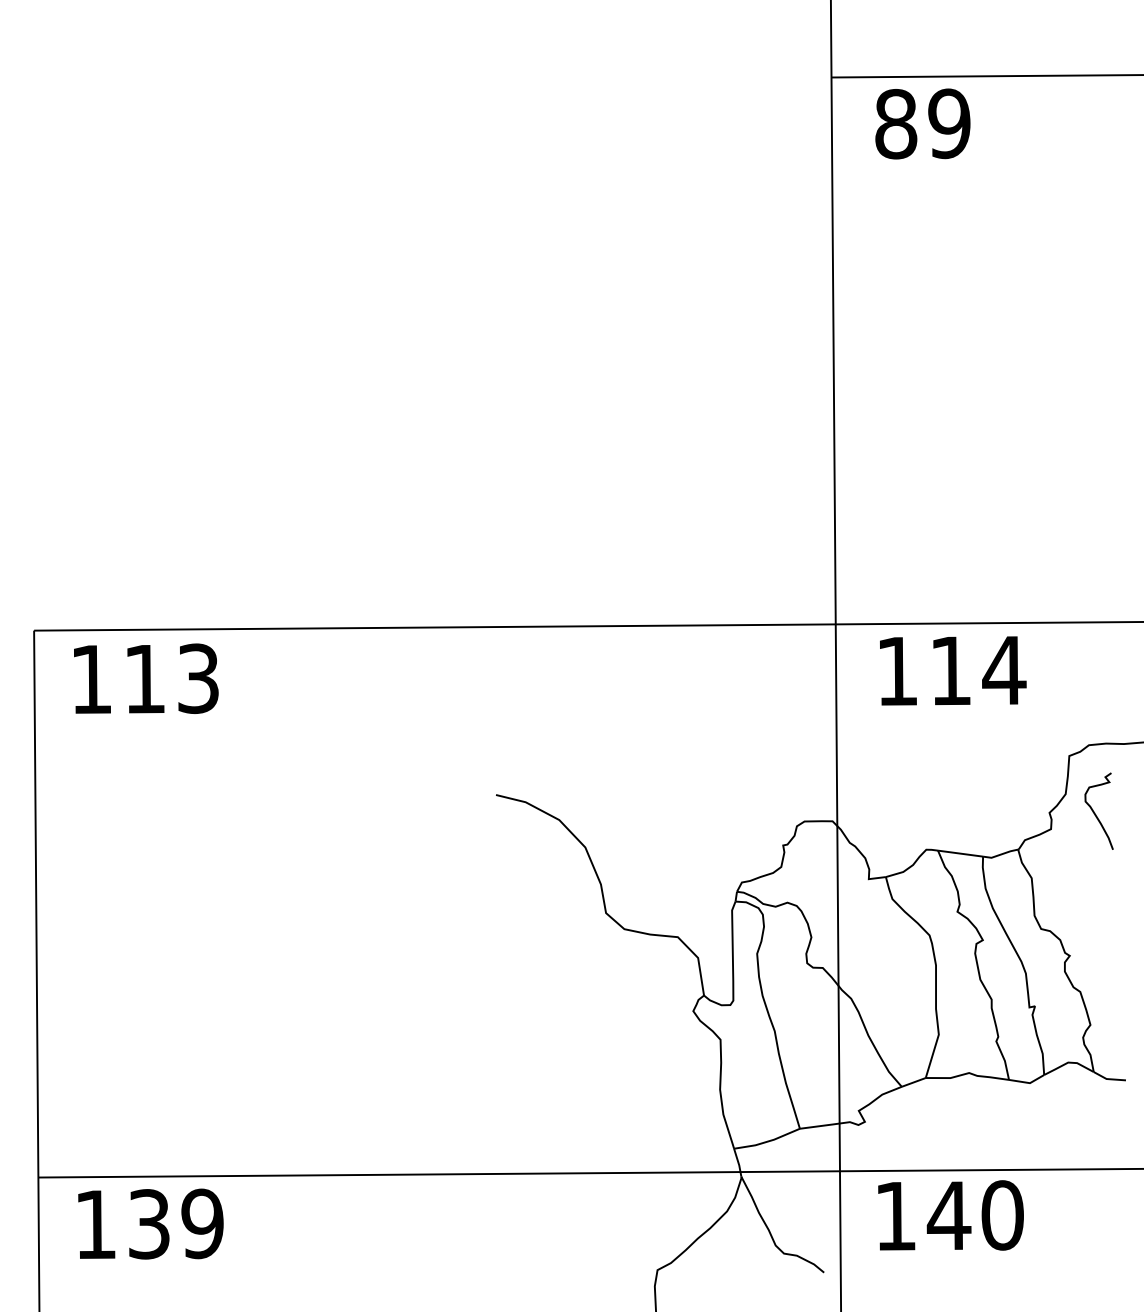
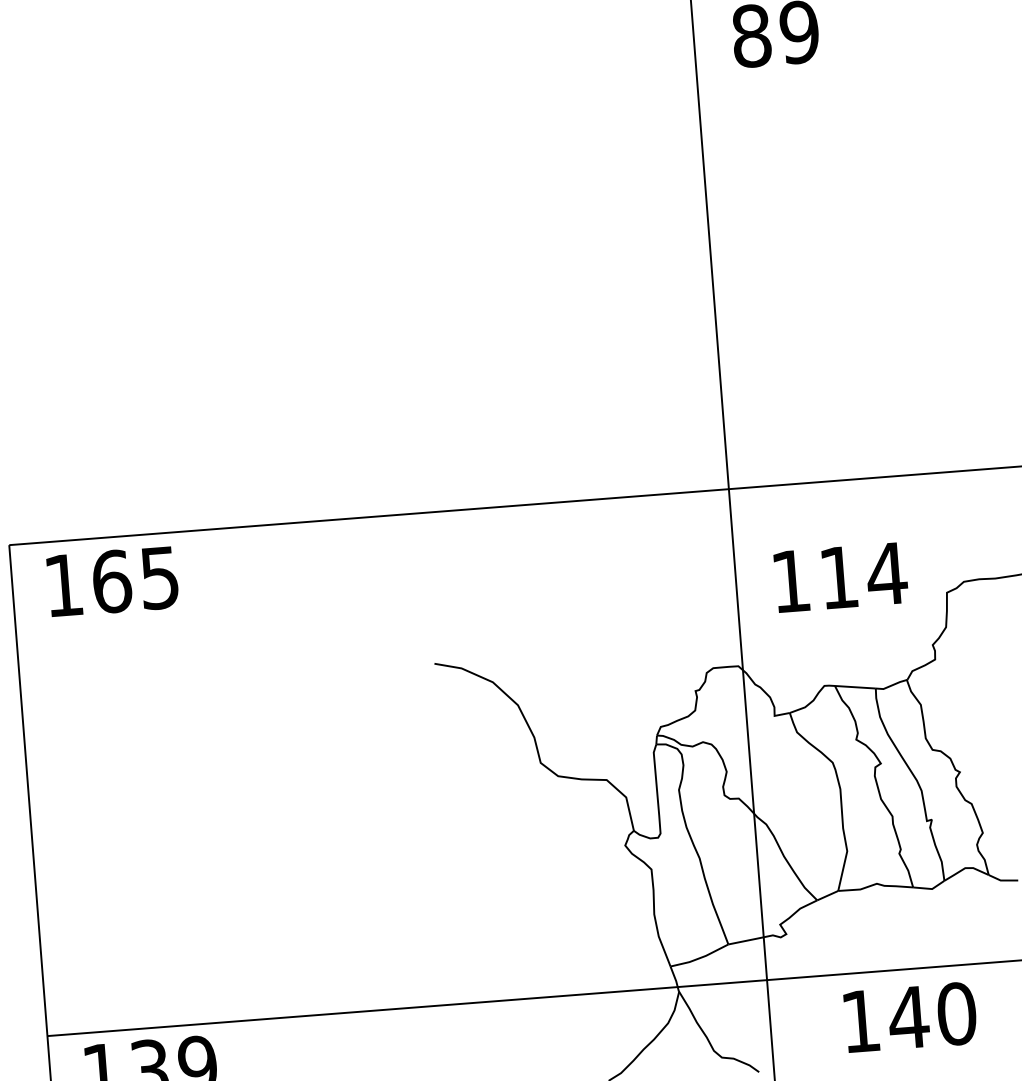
text: (953, 670) -> (841, 577), moved
text: (171, 678) -> (135, 579), 113 -> 165
curve: (1094, 811) -> (973, 640), removed
text: (950, 1215) -> (910, 1017), moved

